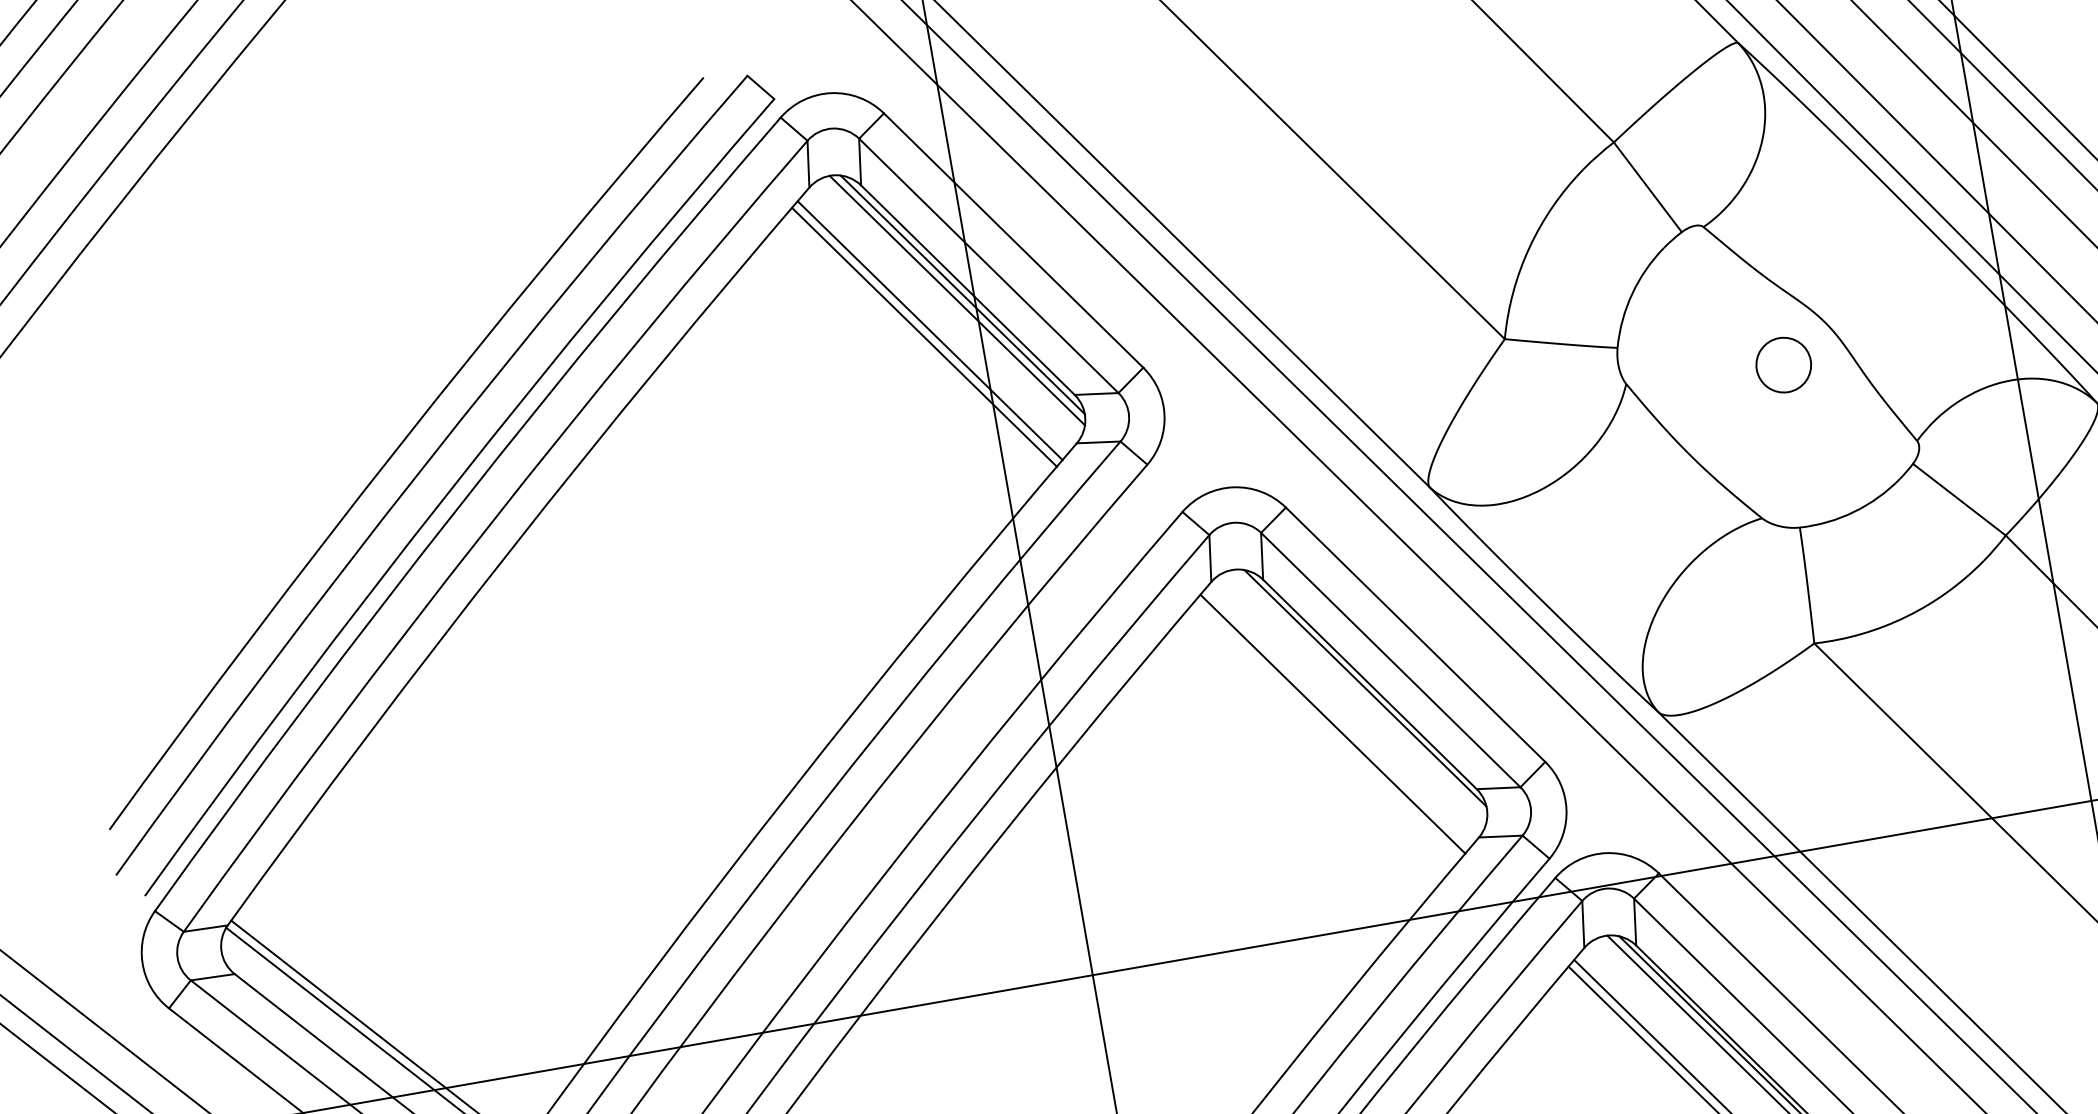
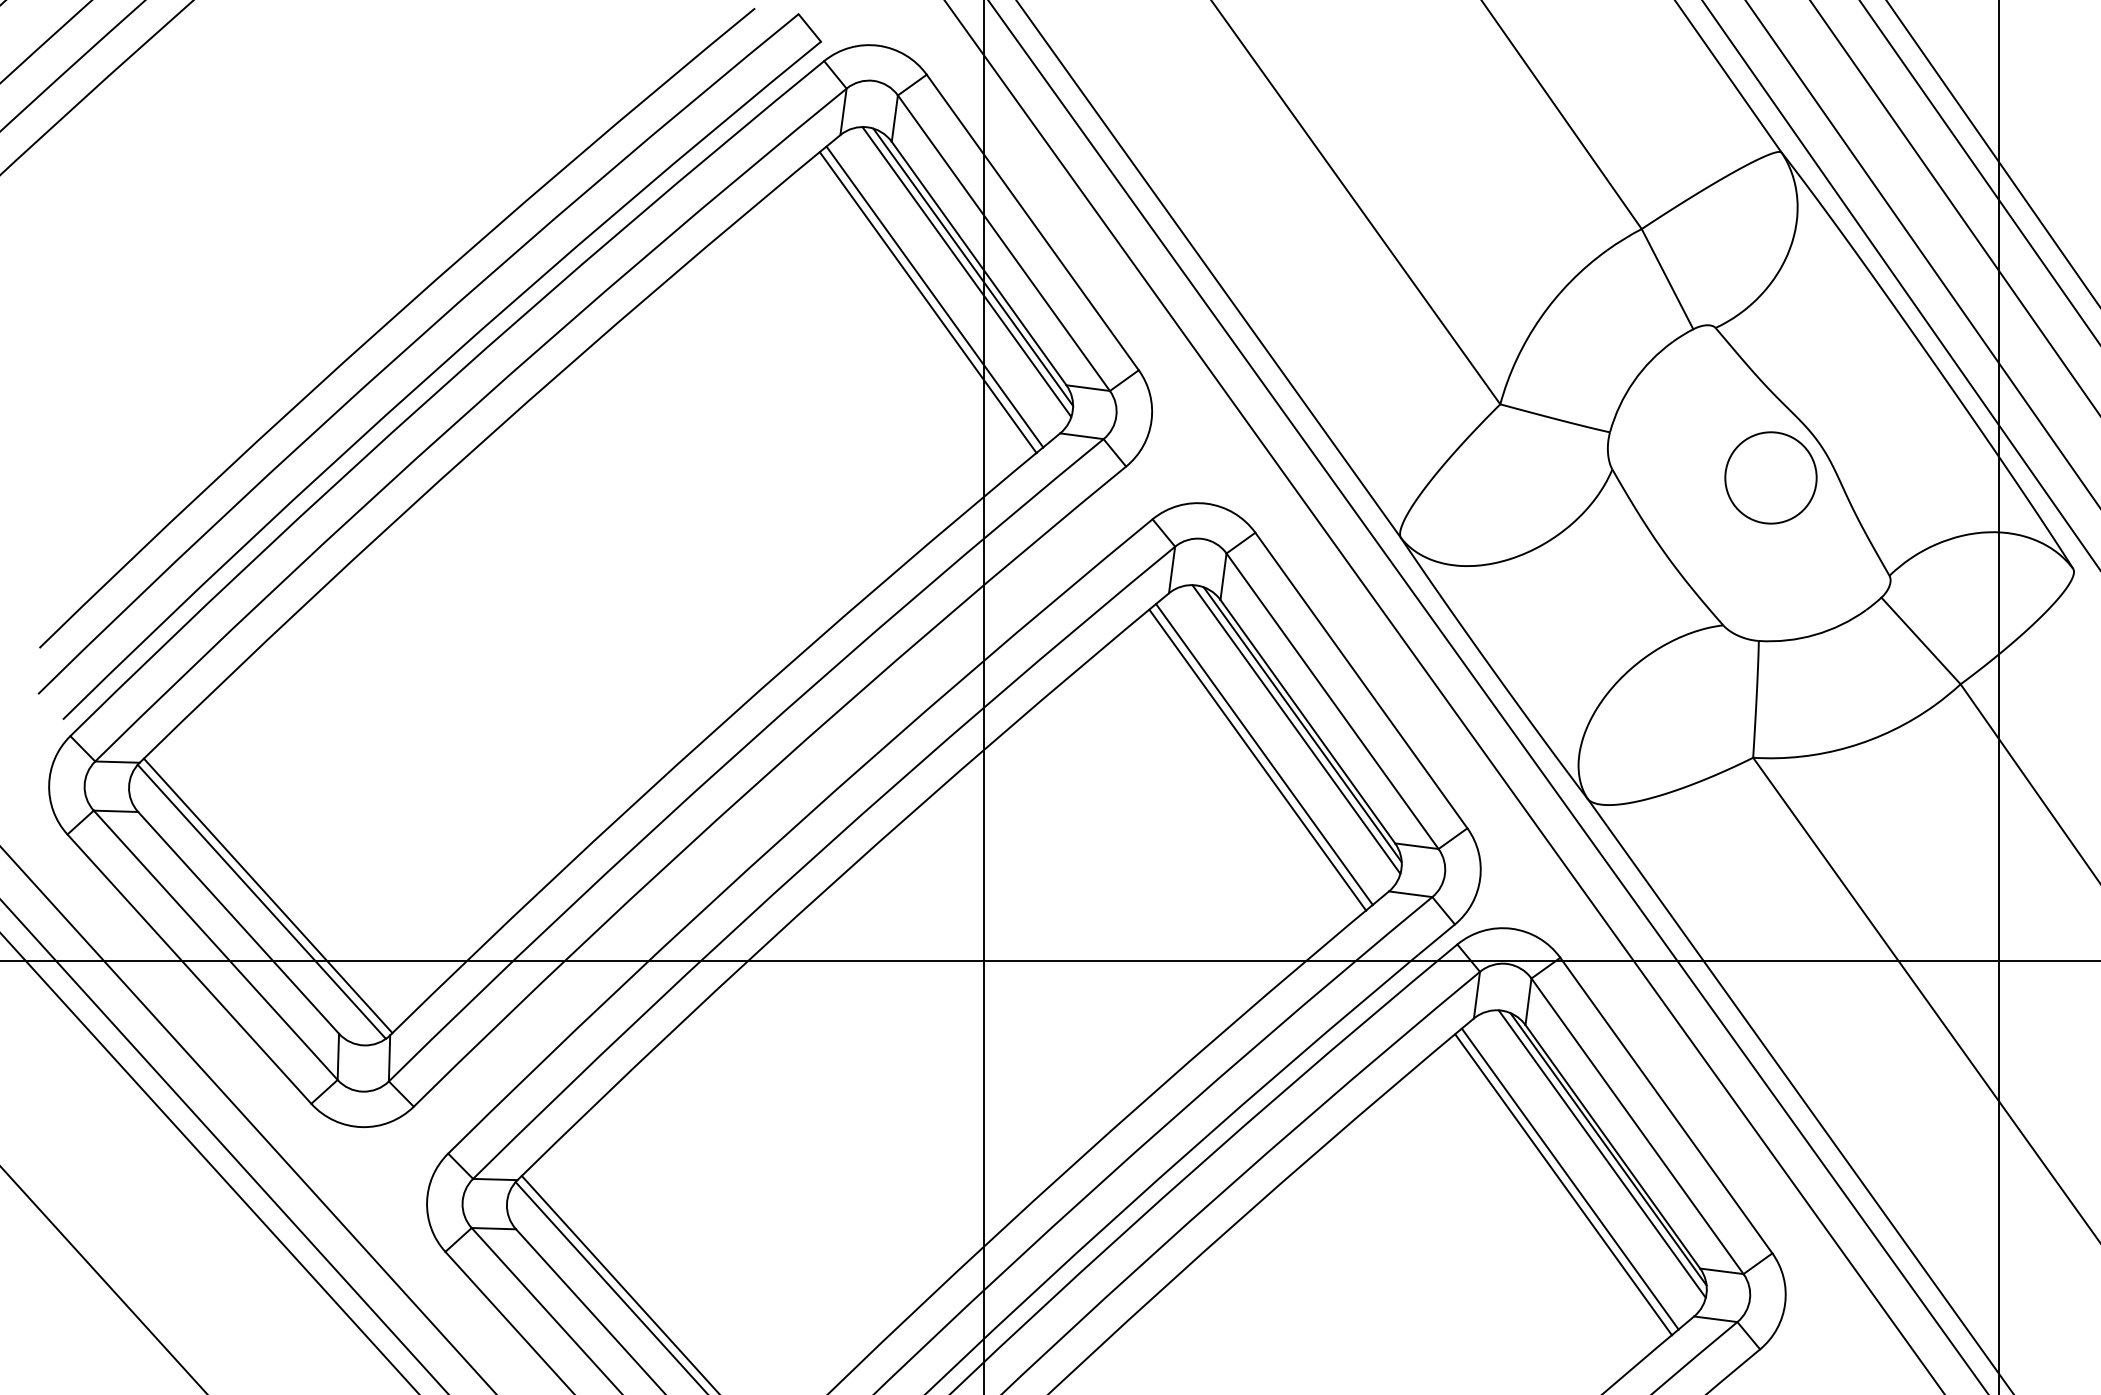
circle: (1783, 364) -> (1770, 477), size x1.67
line: (1360, 694) -> (1296, 729), added
line: (1326, 730) -> (1257, 759), added

